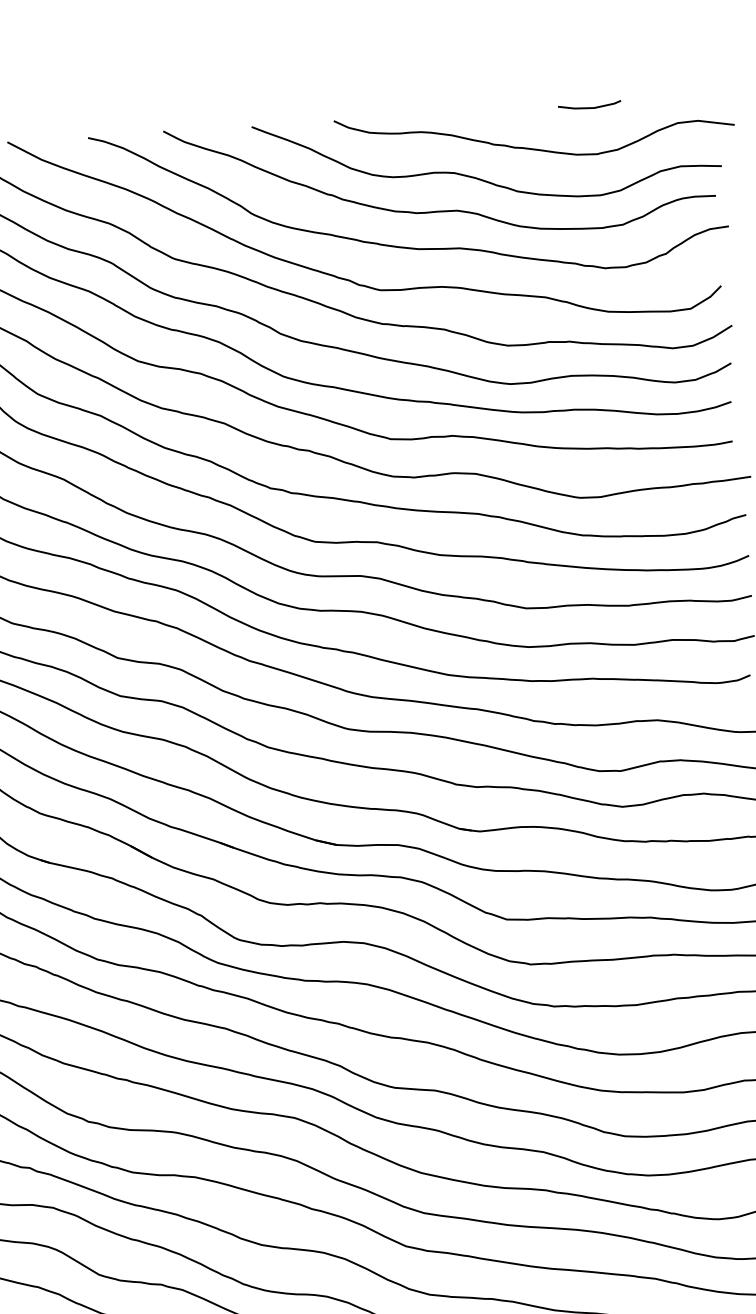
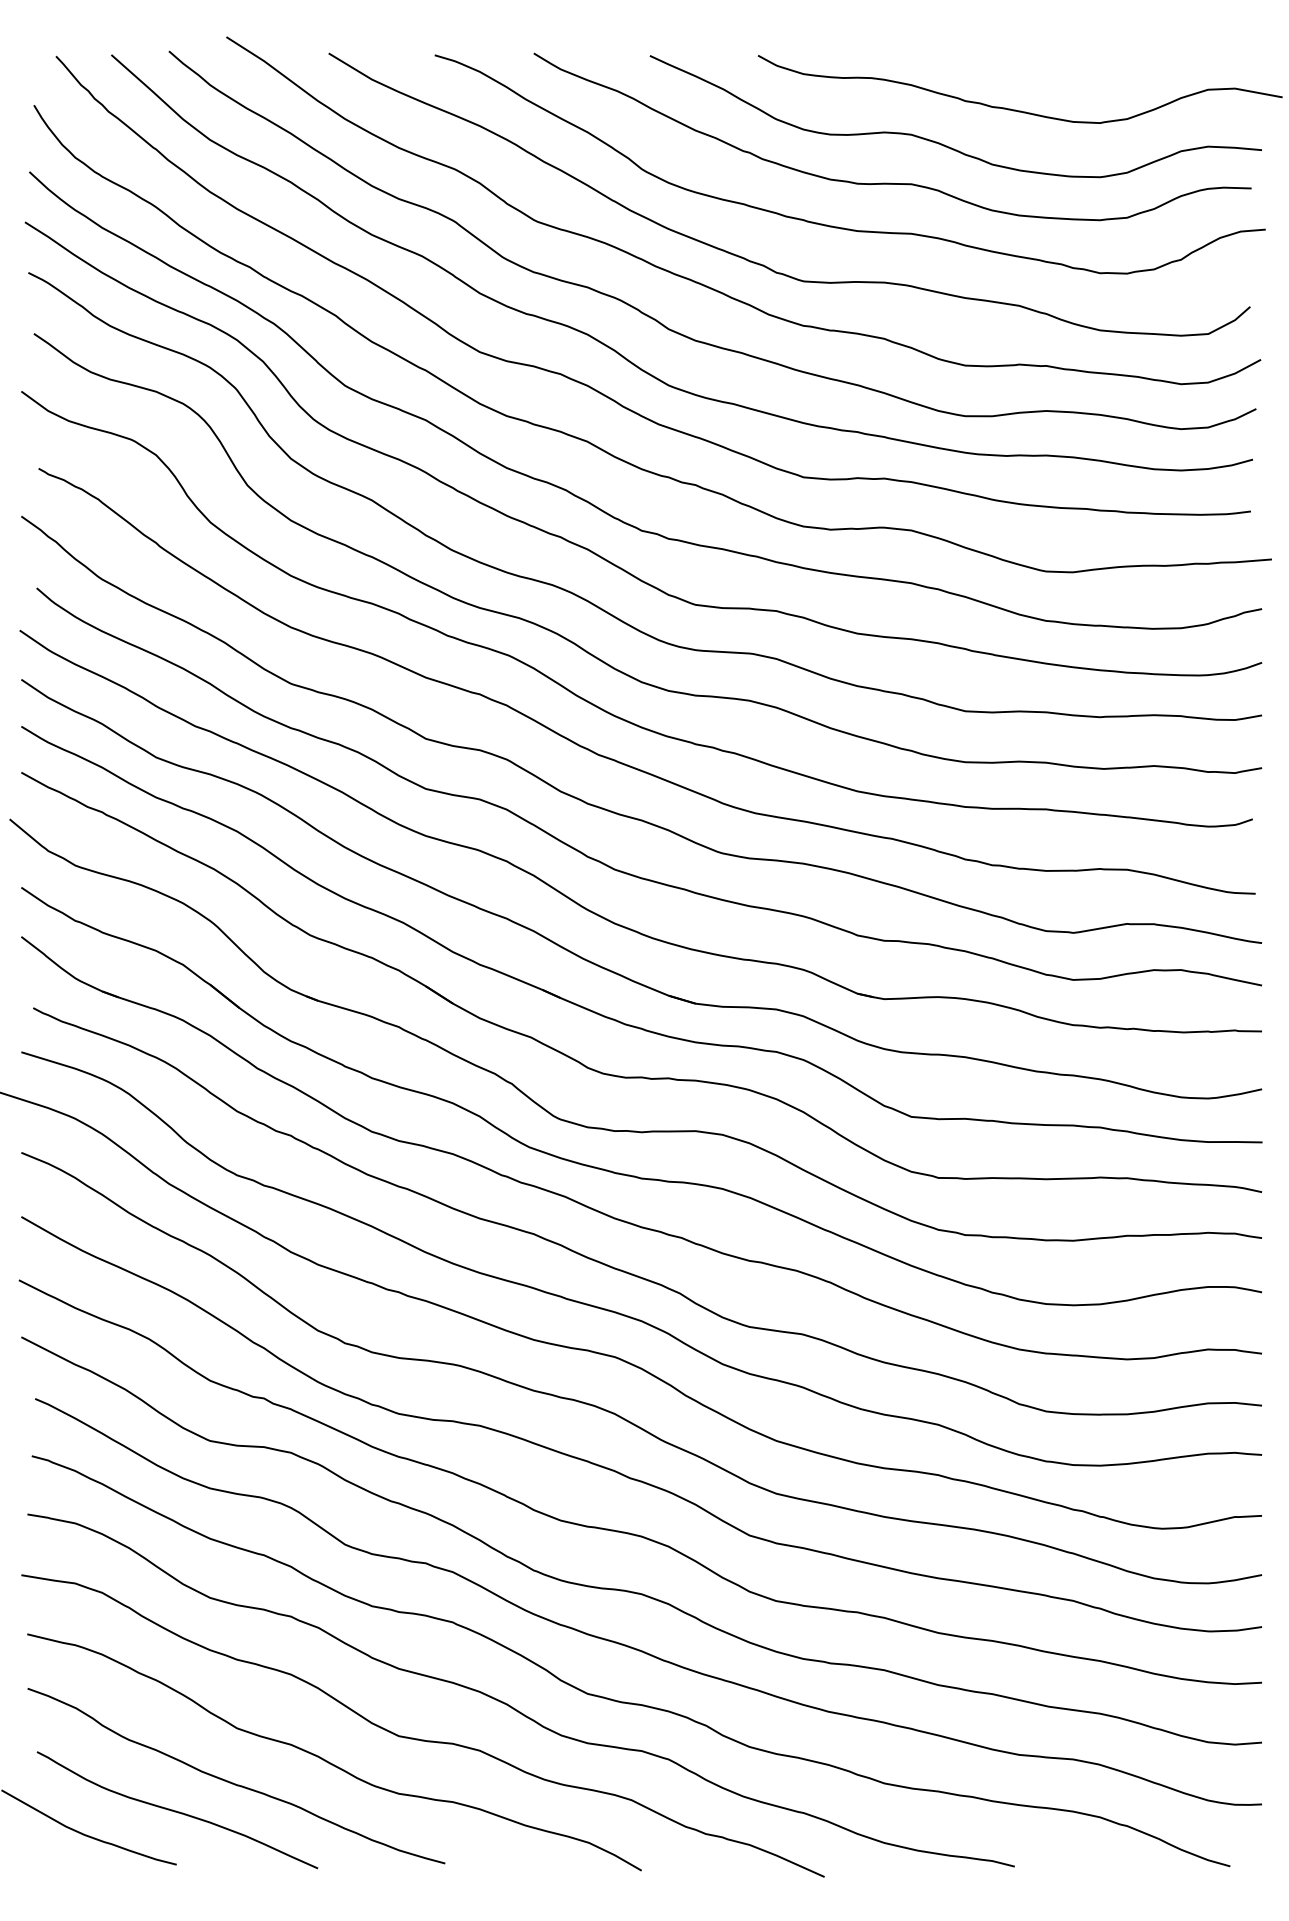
curve: (589, 107) -> (1094, 61), removed

